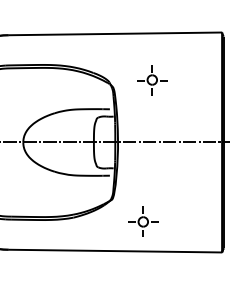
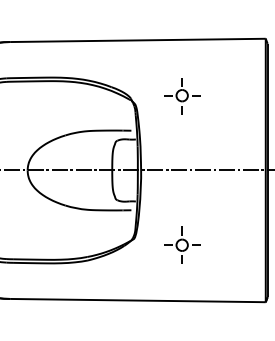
part: (143, 221) -> (182, 244), moved

